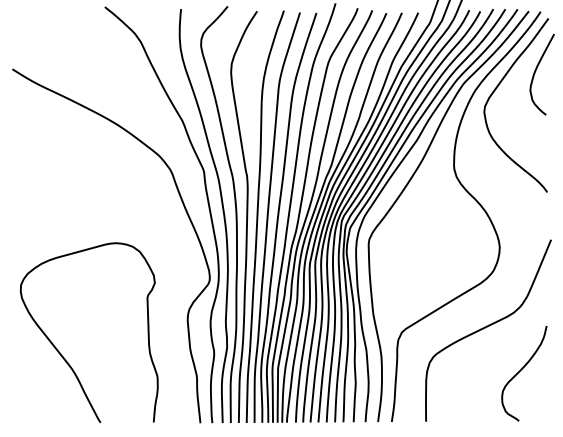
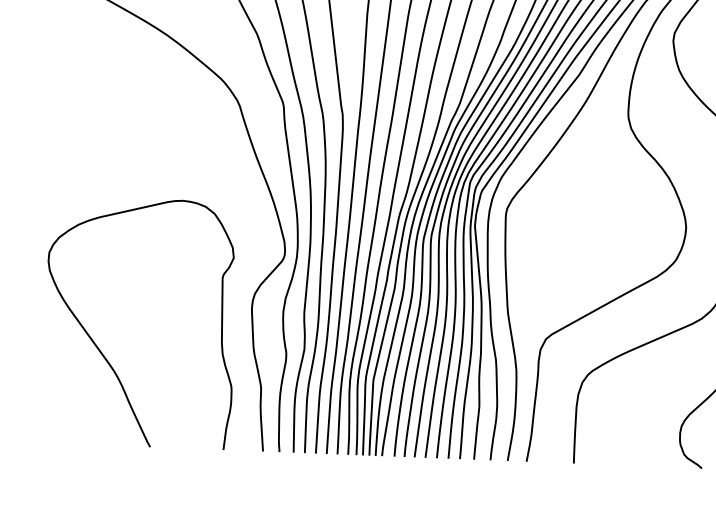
curve: (61, 353) -> (100, 349), moved

